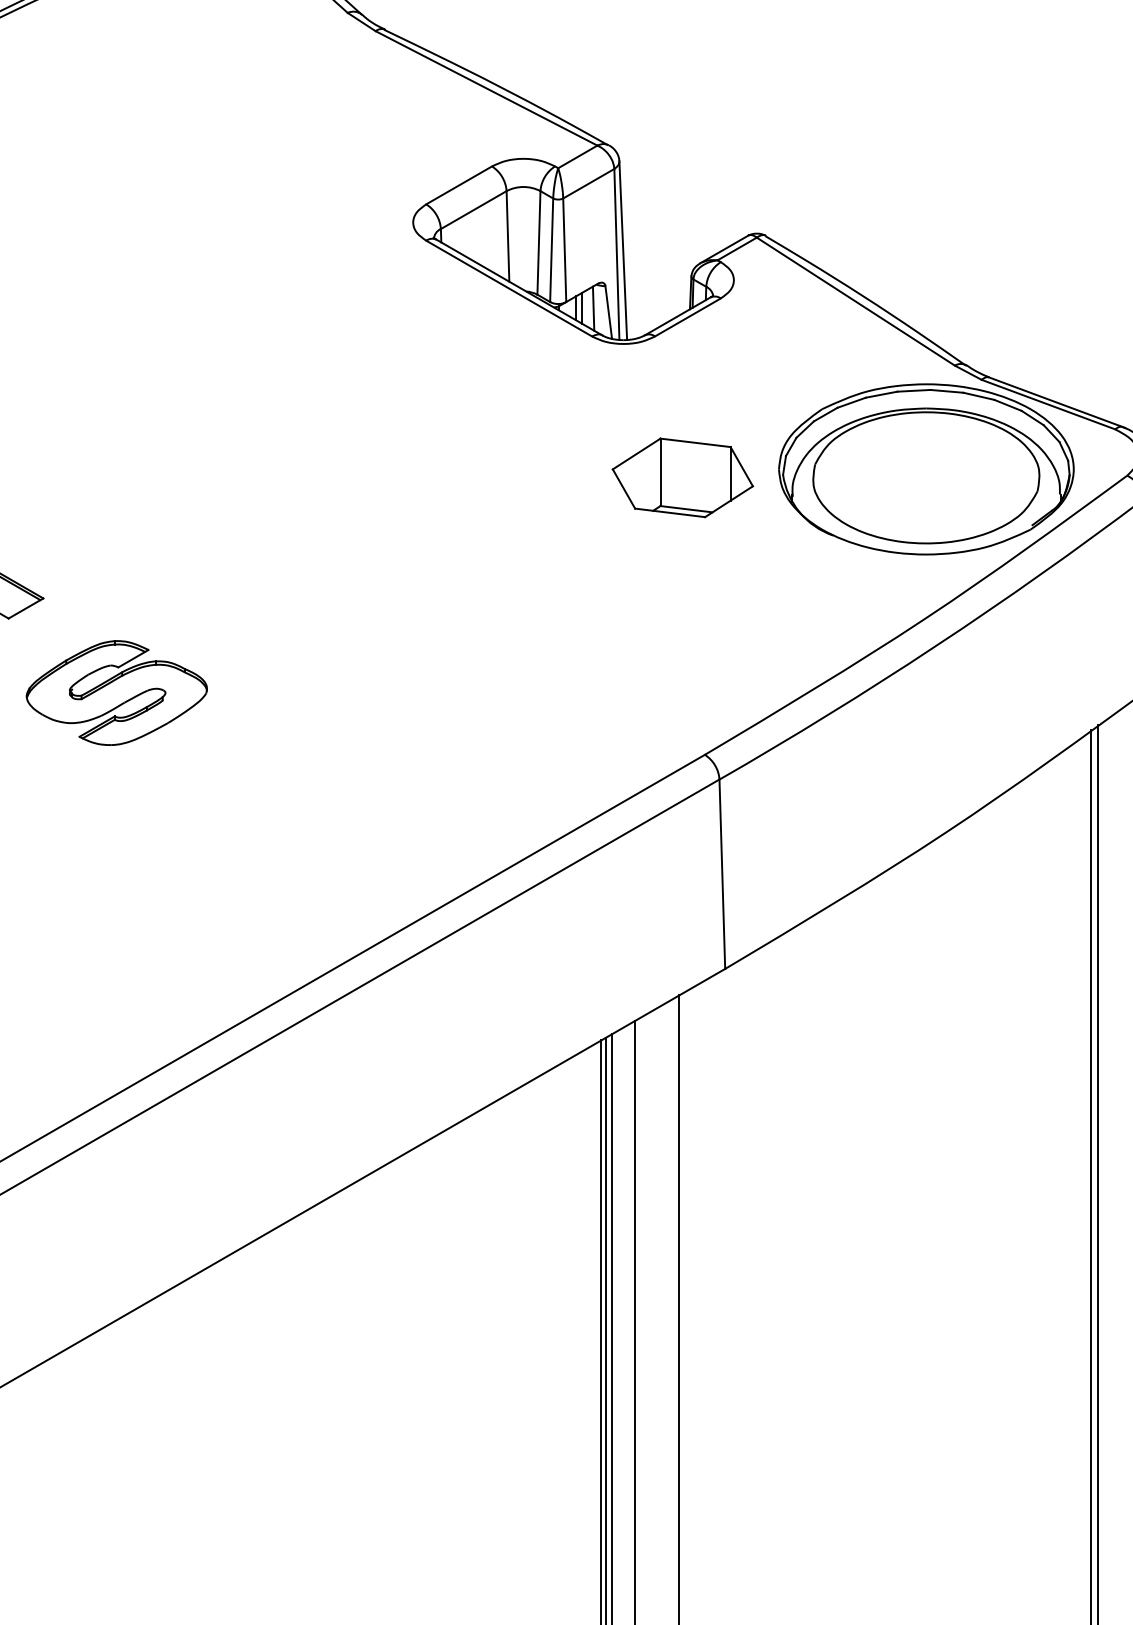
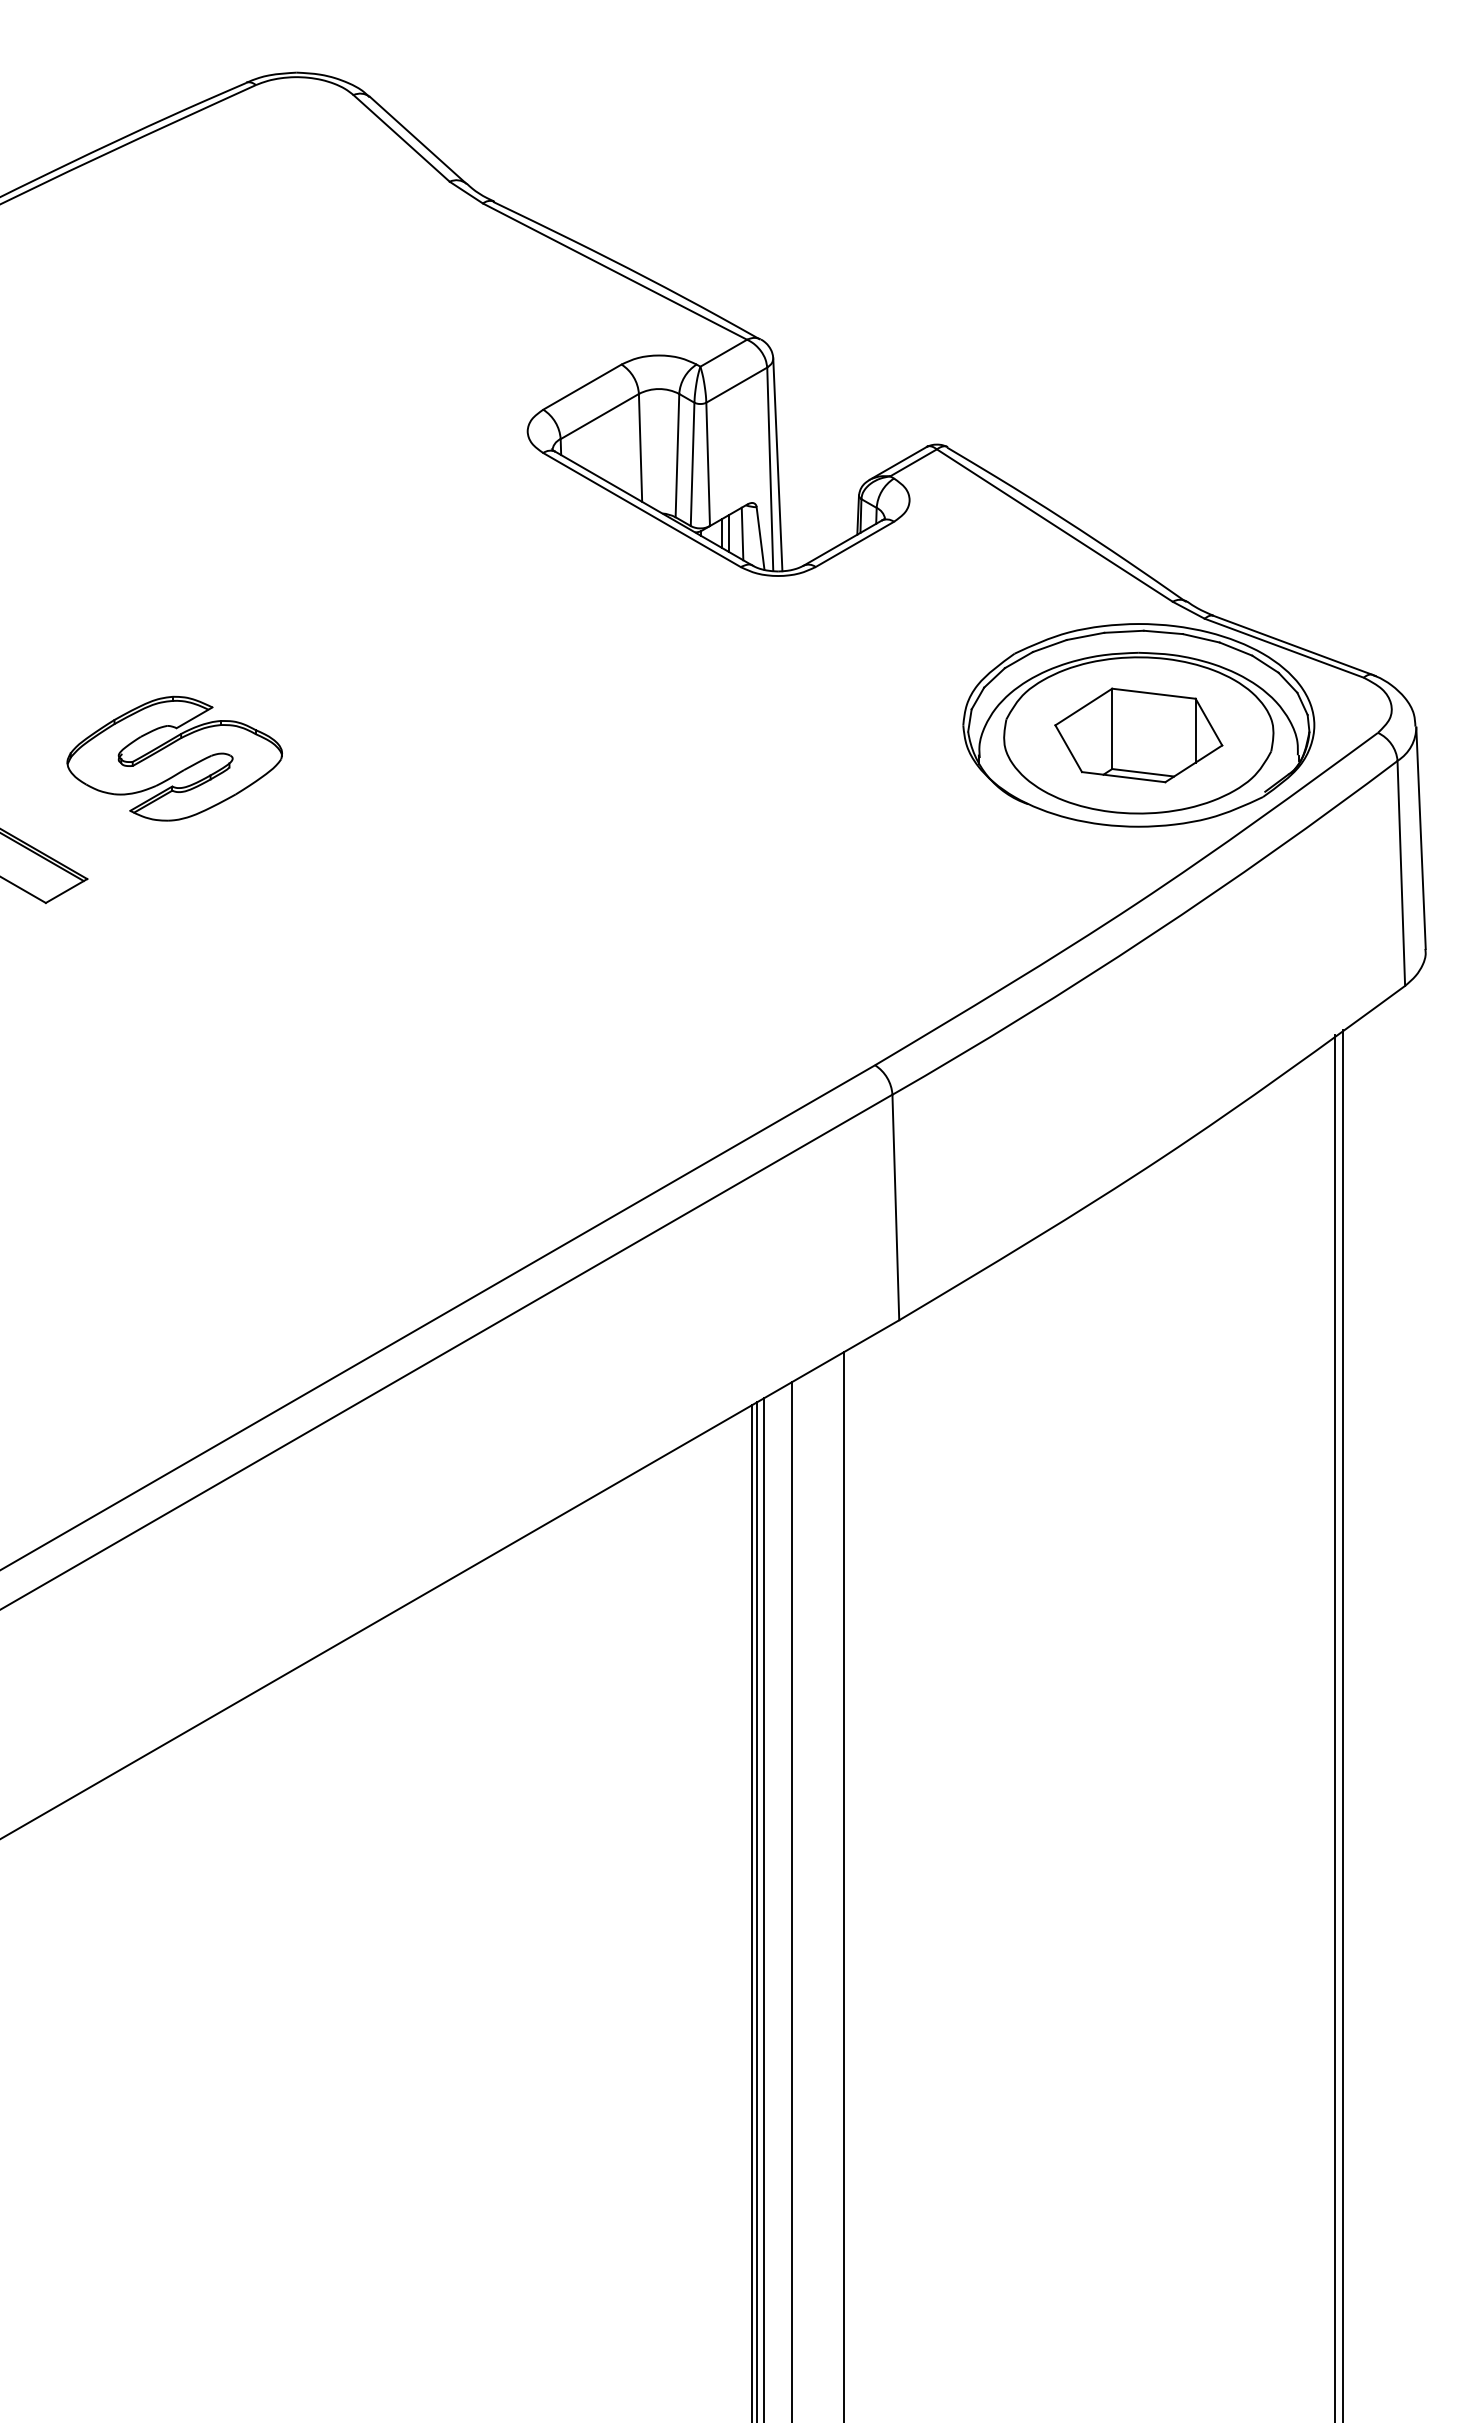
part: (682, 477) -> (1138, 735), moved
part: (116, 692) -> (174, 758), moved

